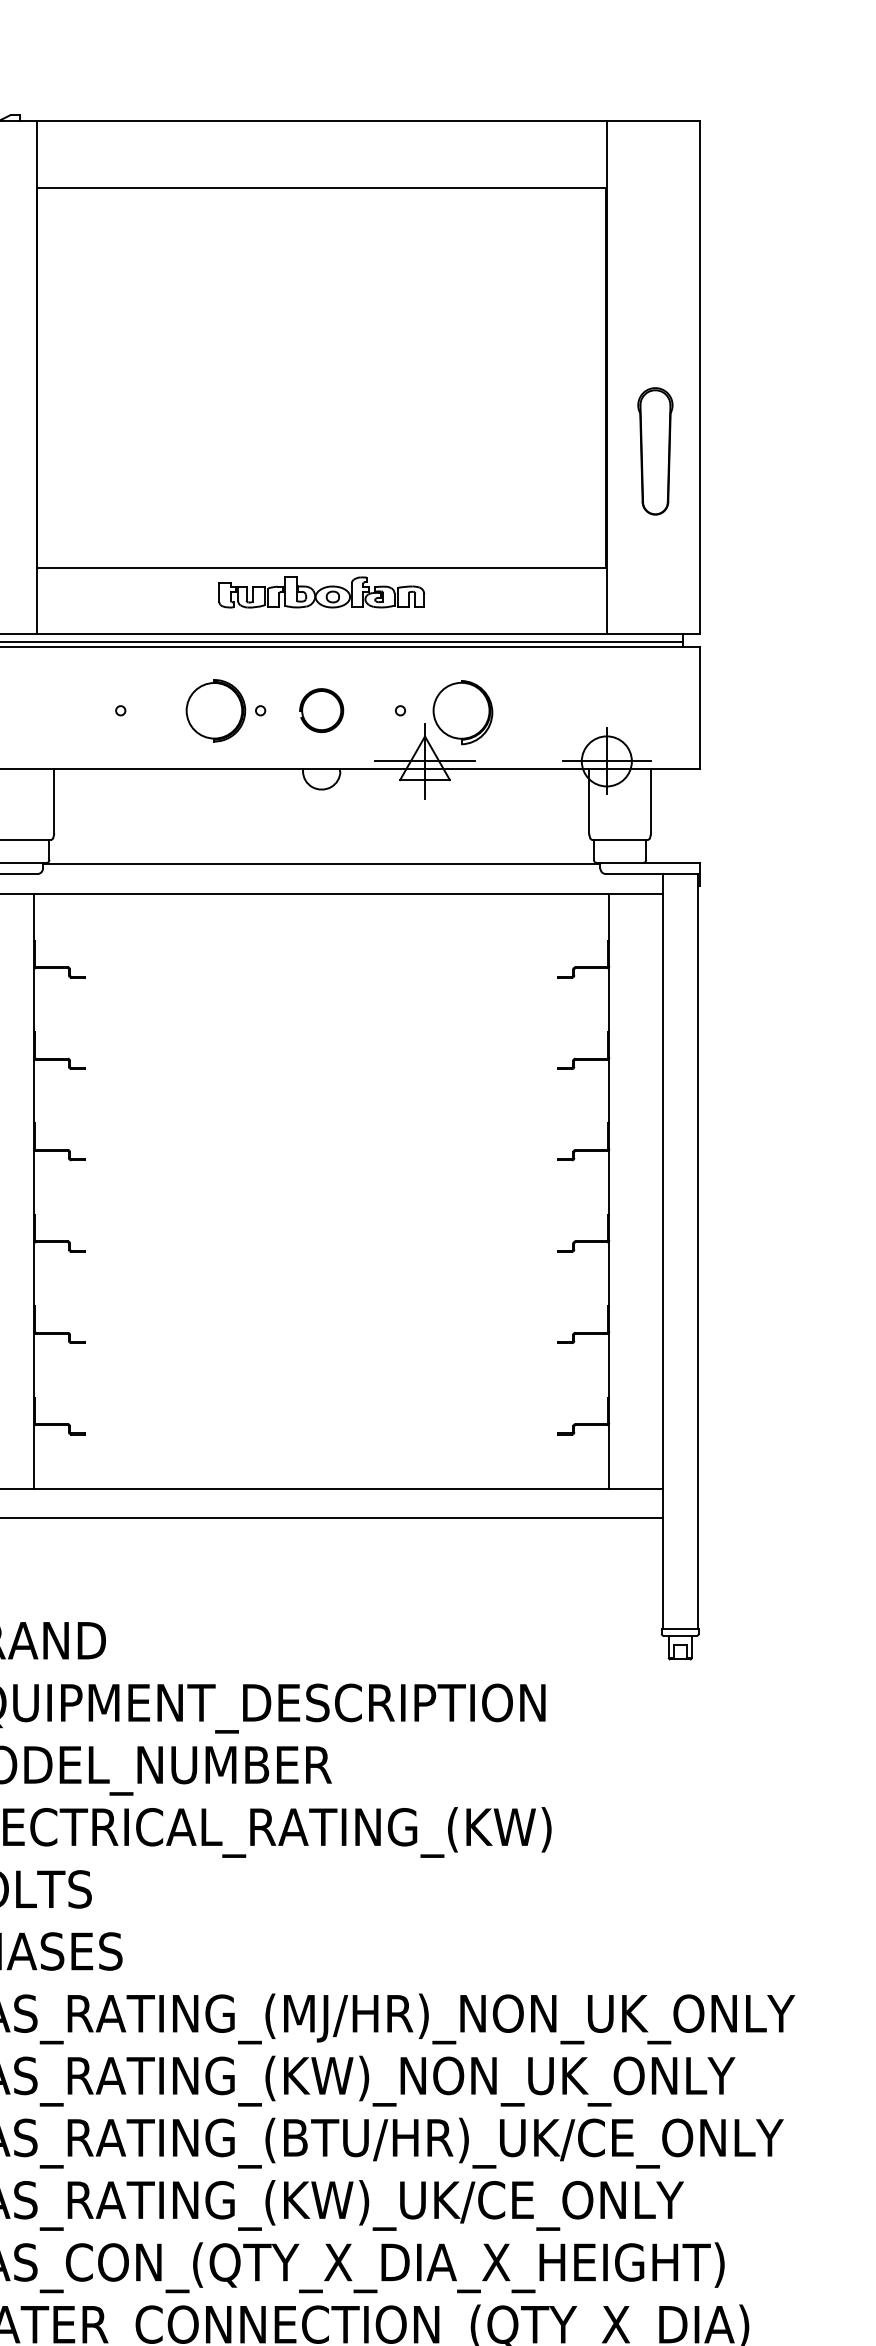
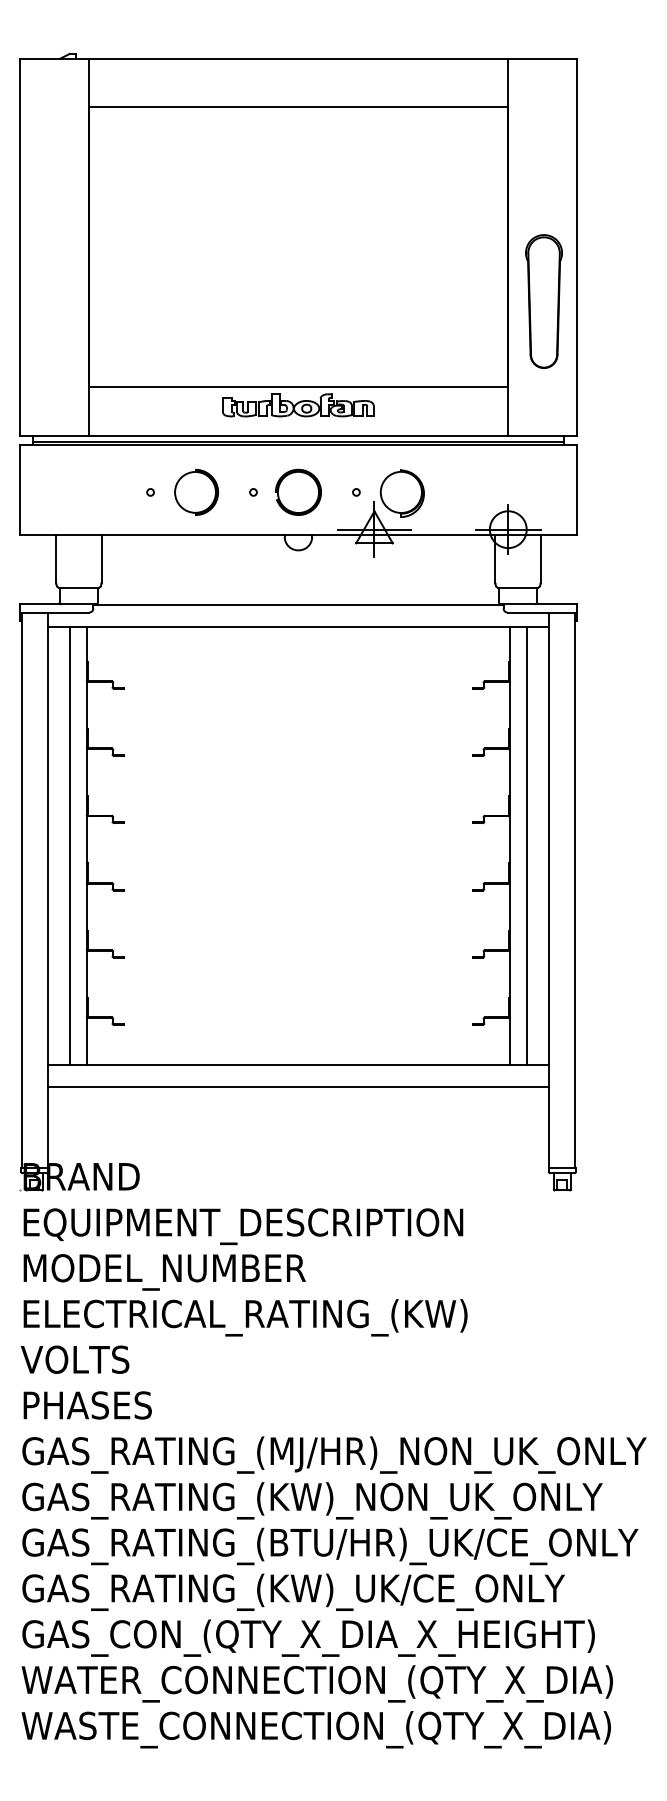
part: (654, 451) -> (543, 301), size x1.43
part: (215, 709) -> (196, 491), moved
part: (321, 709) -> (298, 491), size x1.43
line: (10, 1190) -> (69, 845), added
line: (632, 1190) -> (527, 845), added

